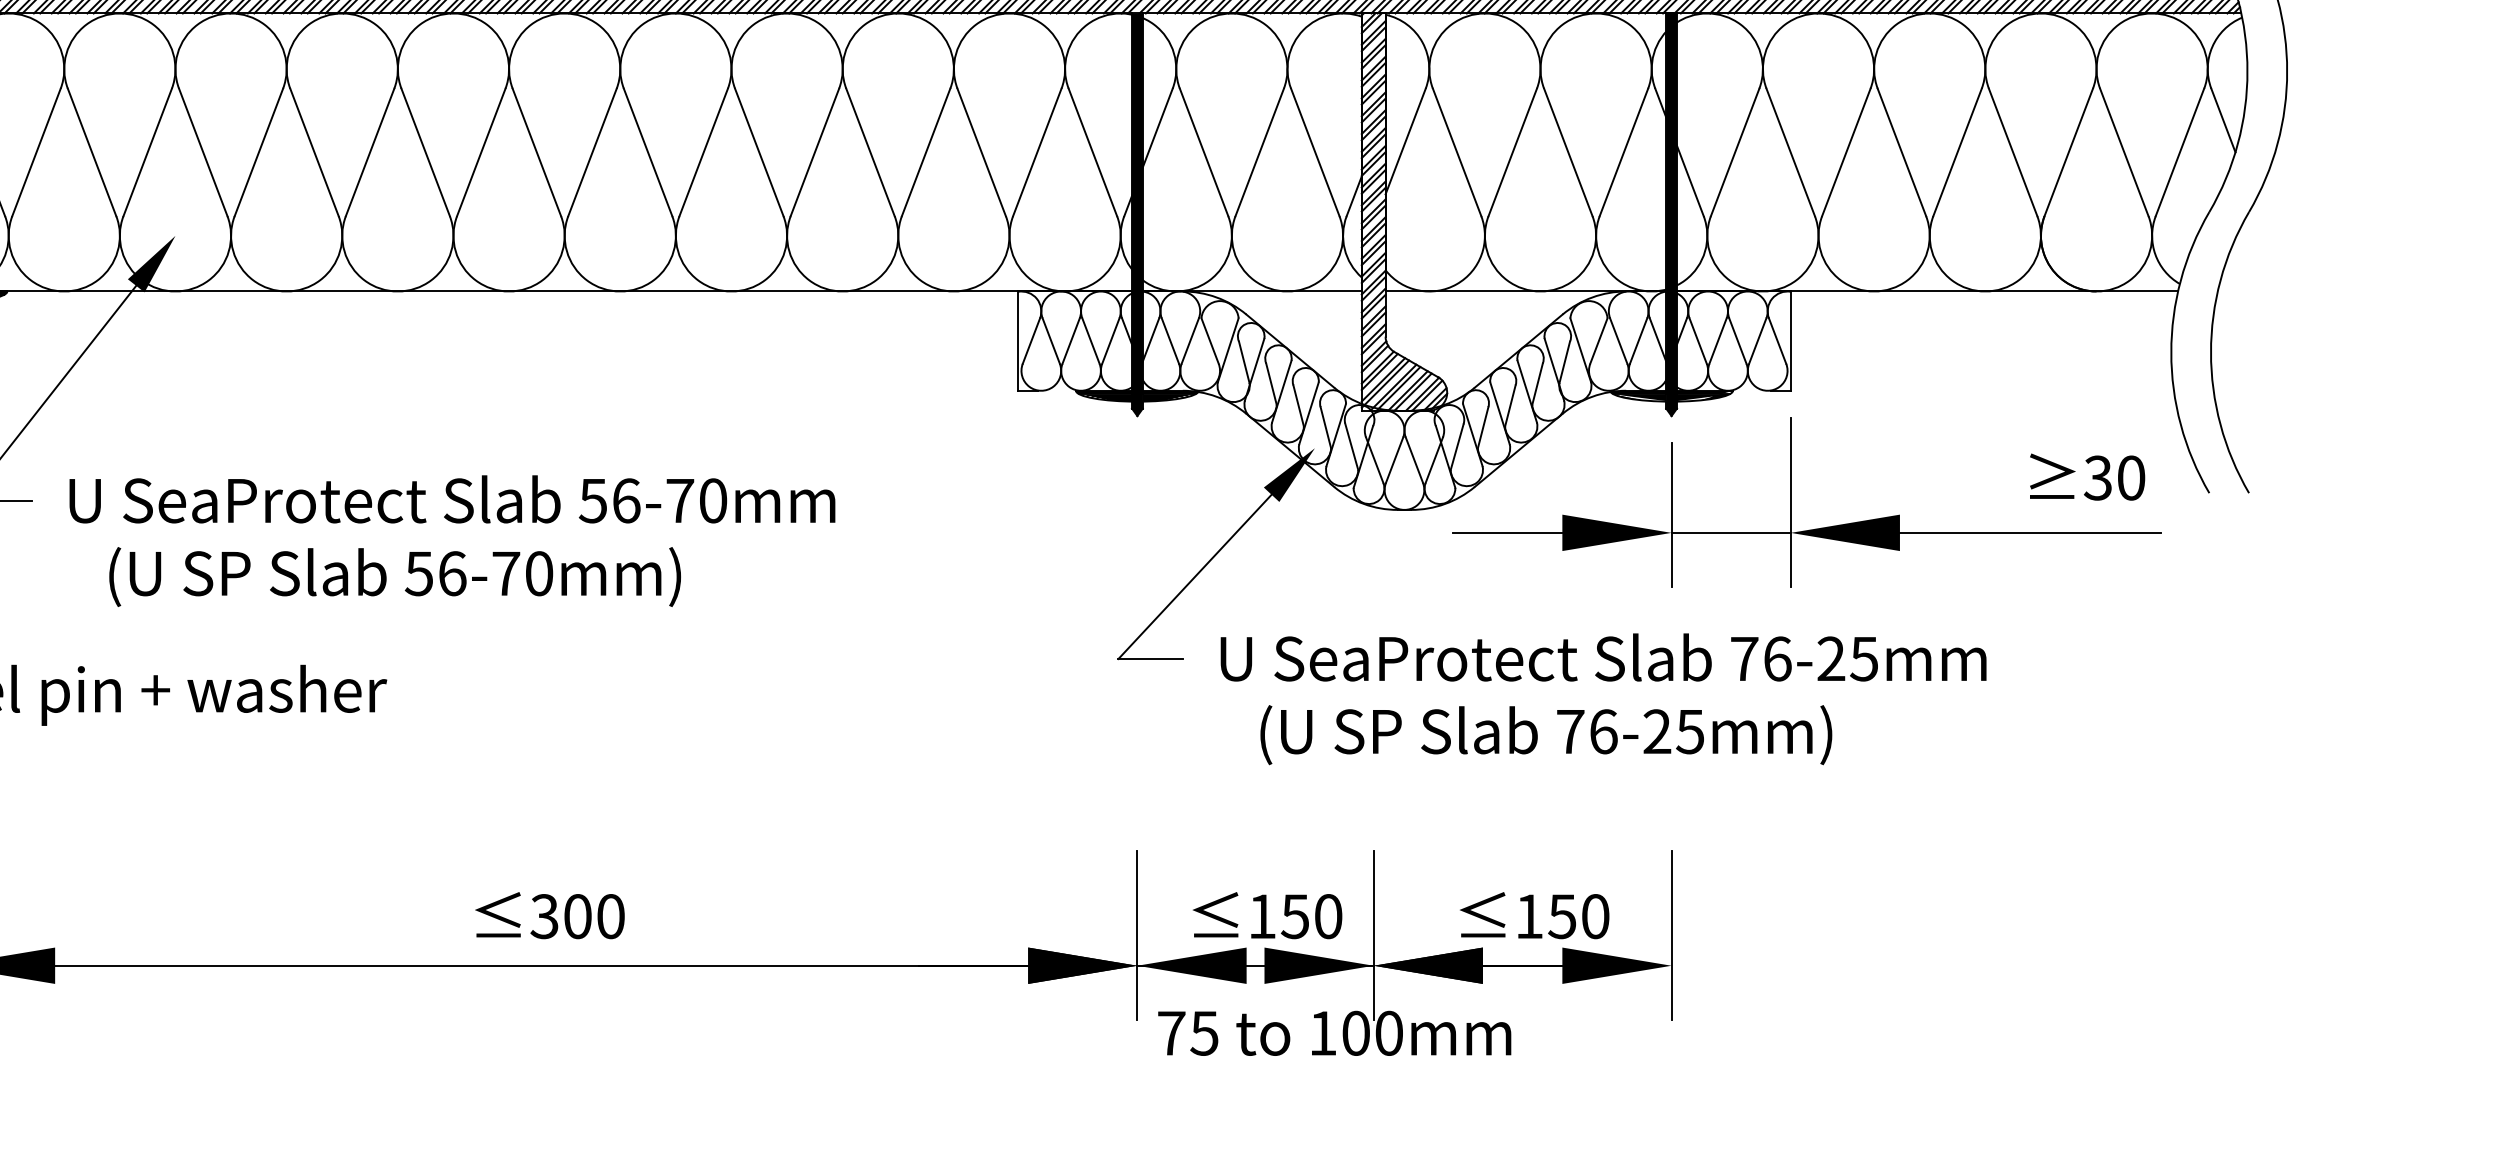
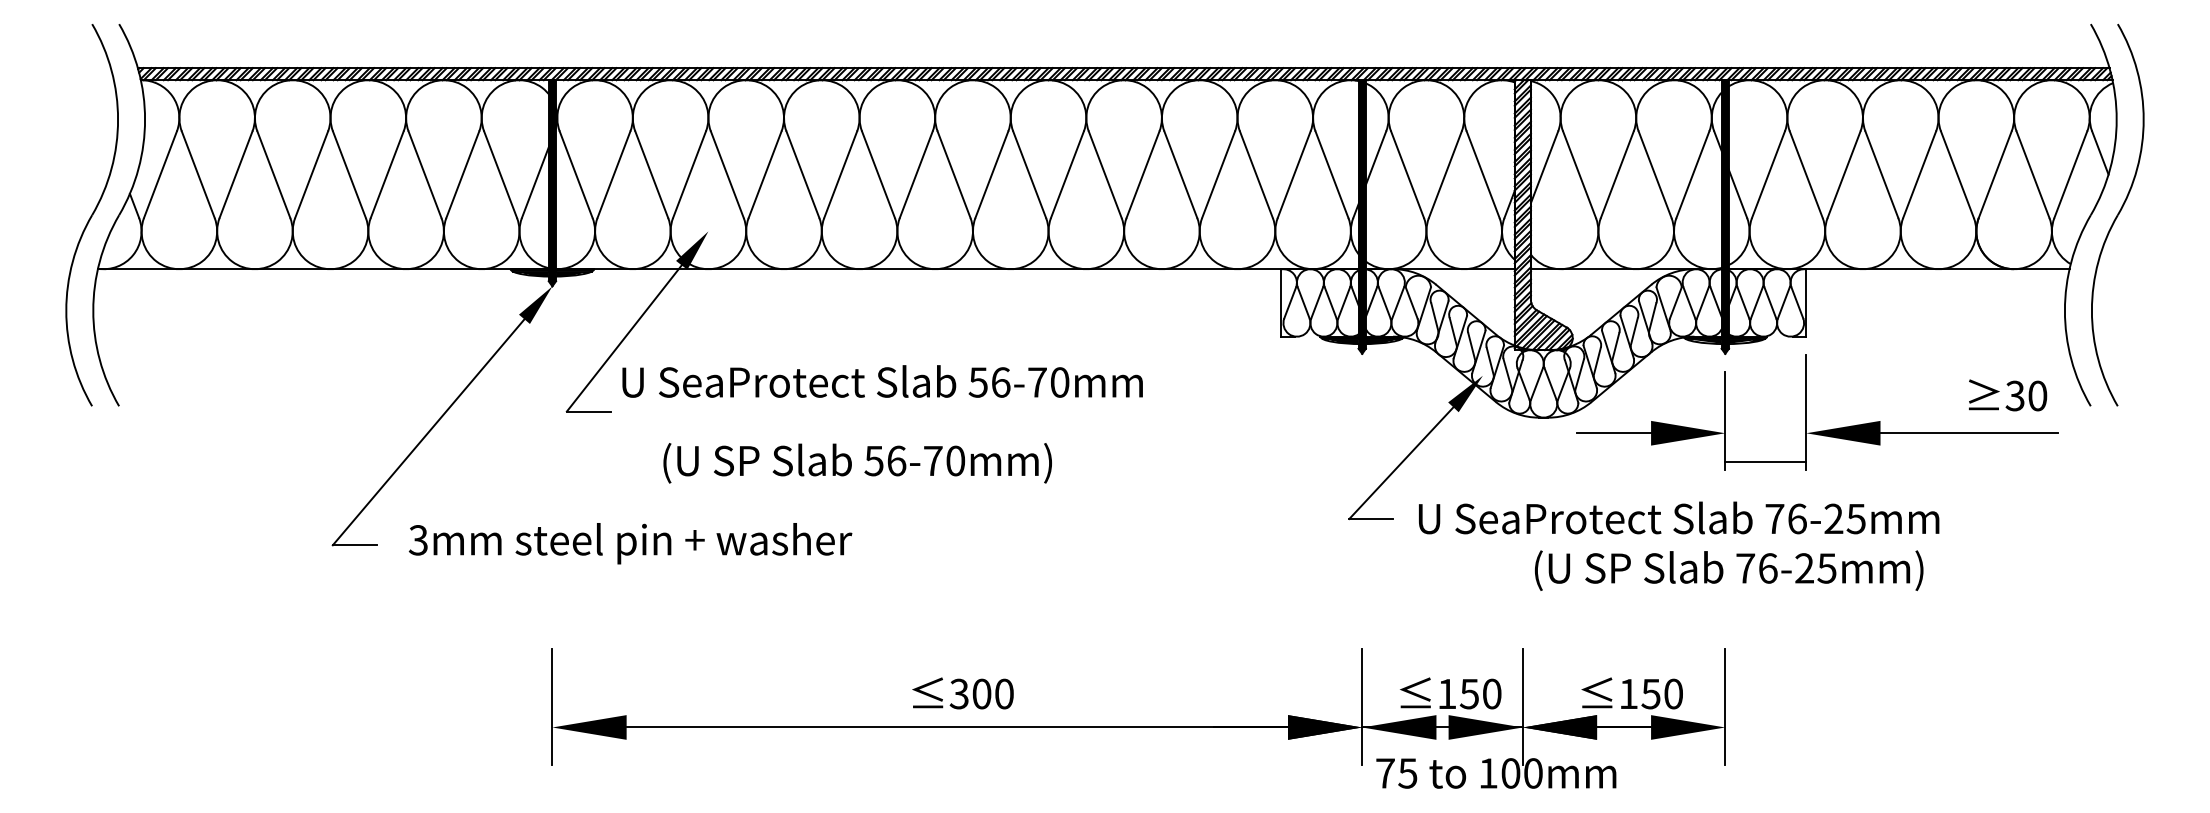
text: (452, 499) -> (882, 381), moved
line: (1730, 533) -> (1765, 462), moved
text: (1546, 734) -> (1729, 570), moved

